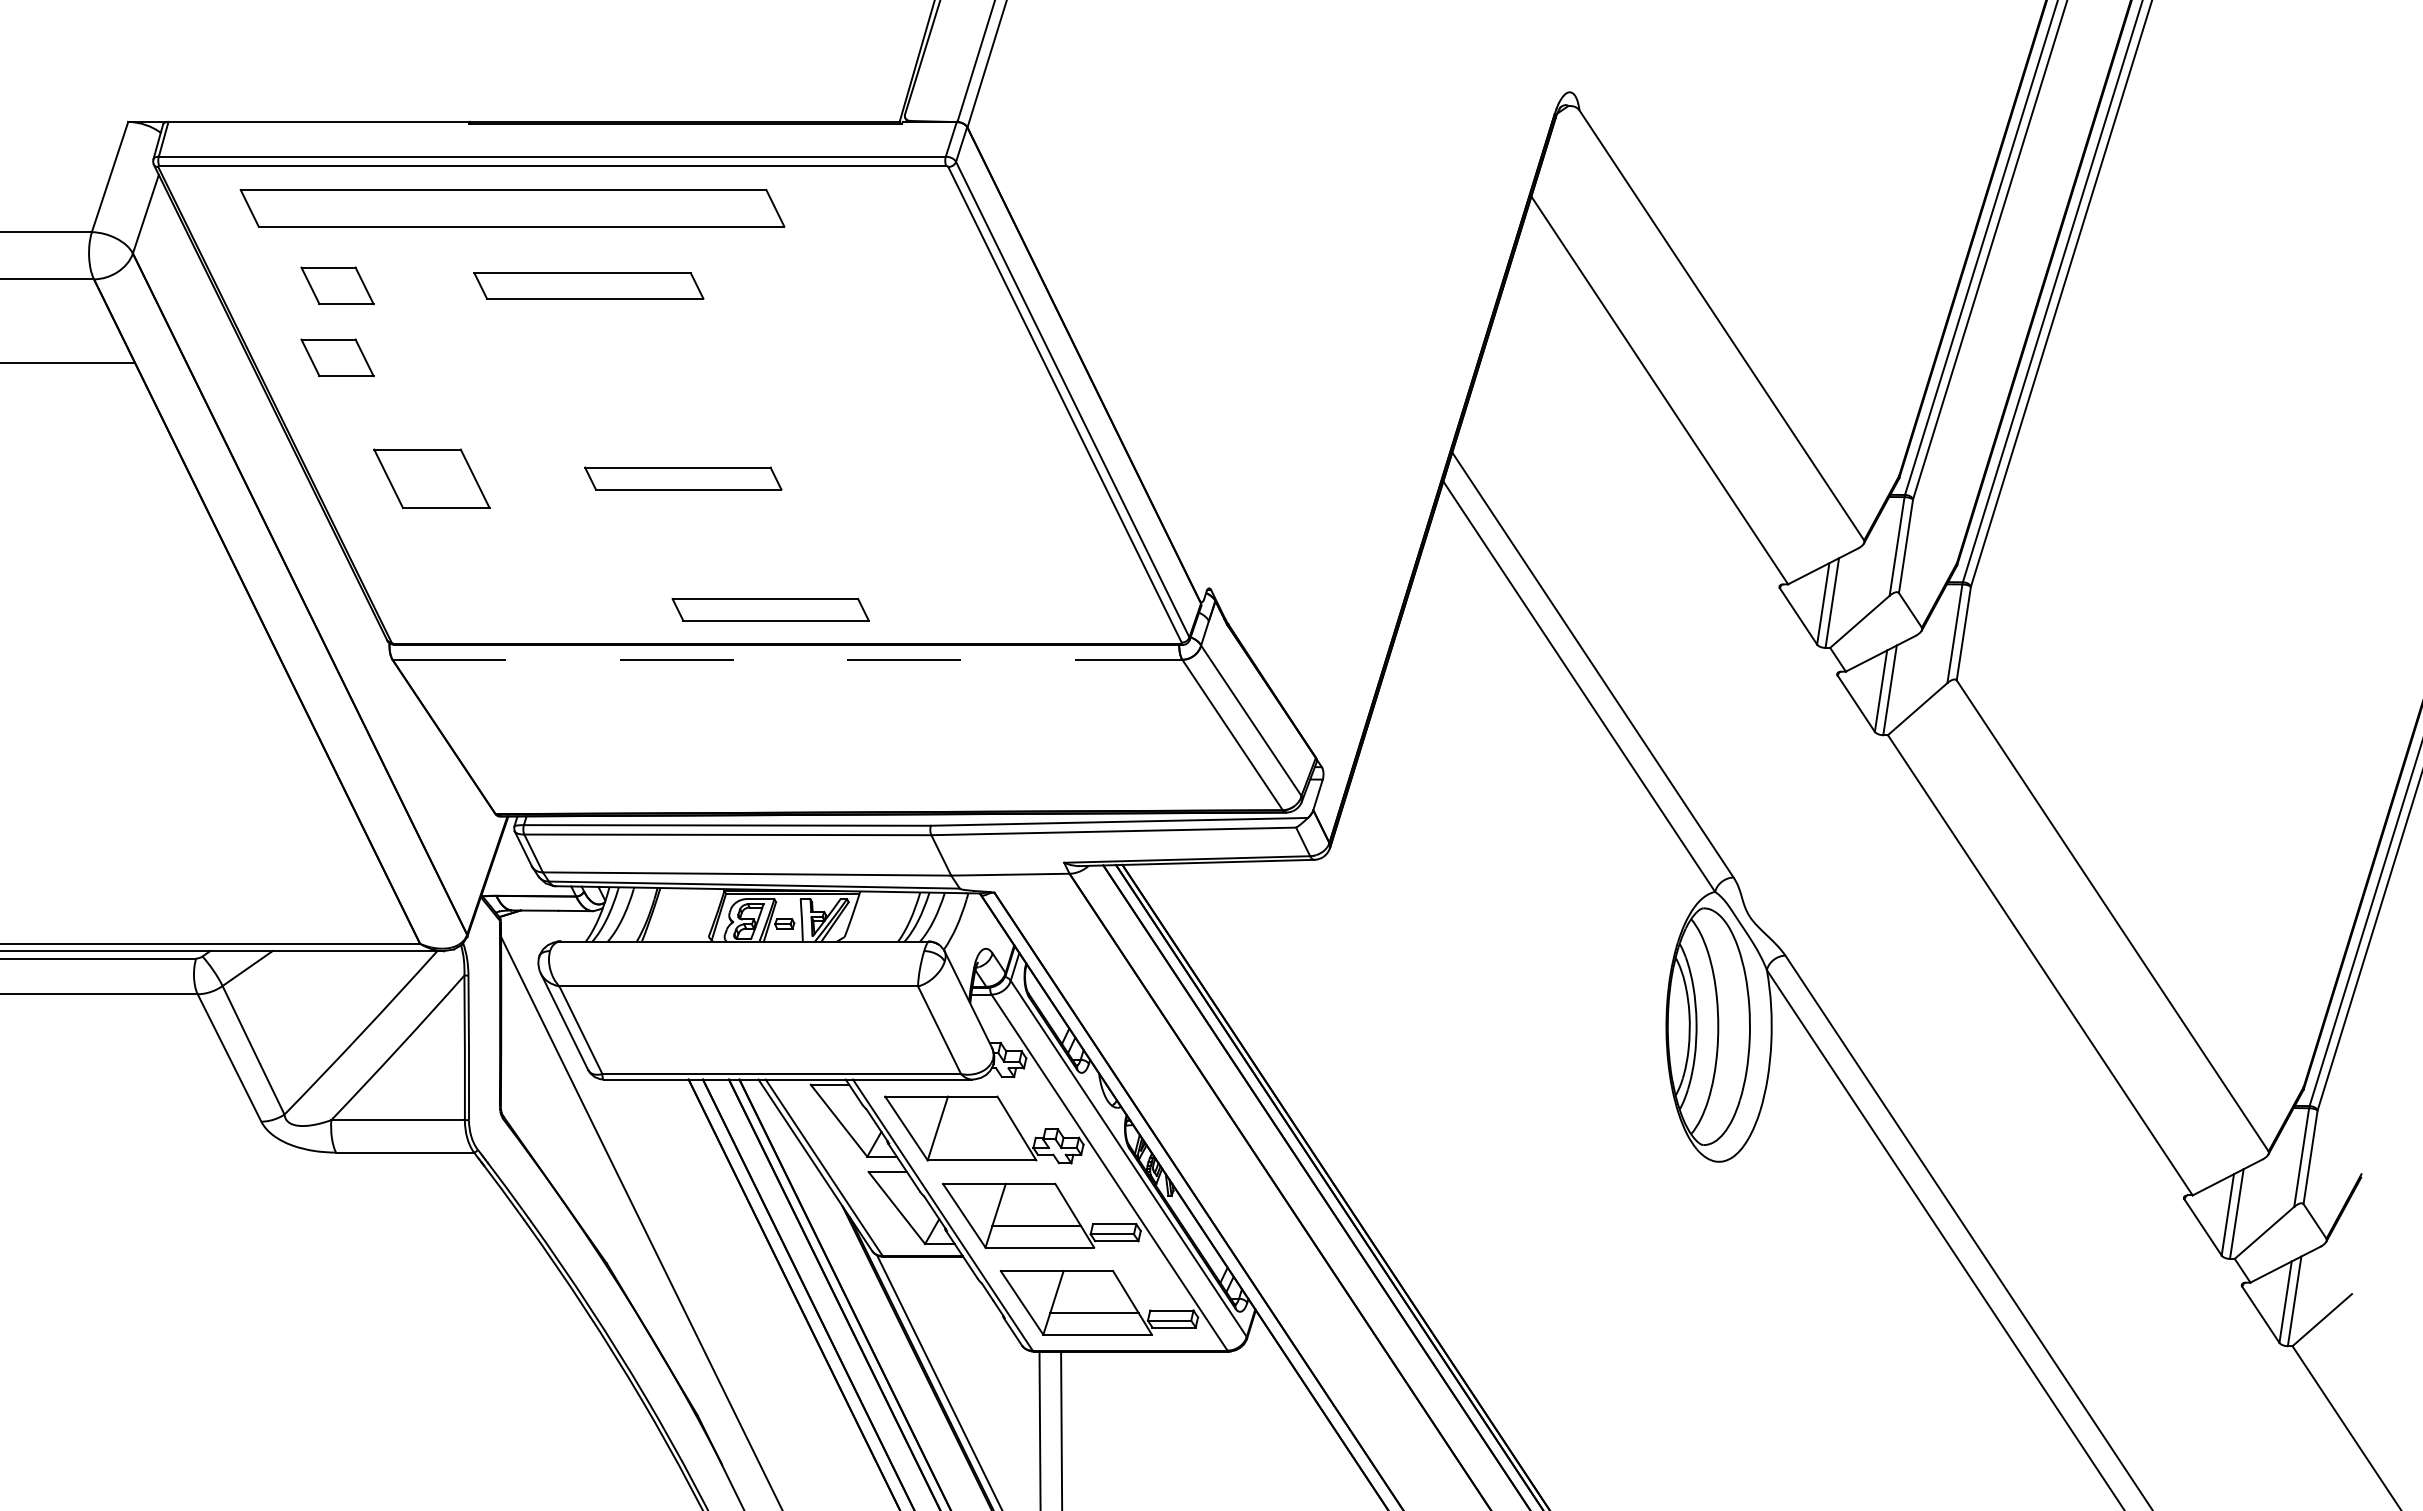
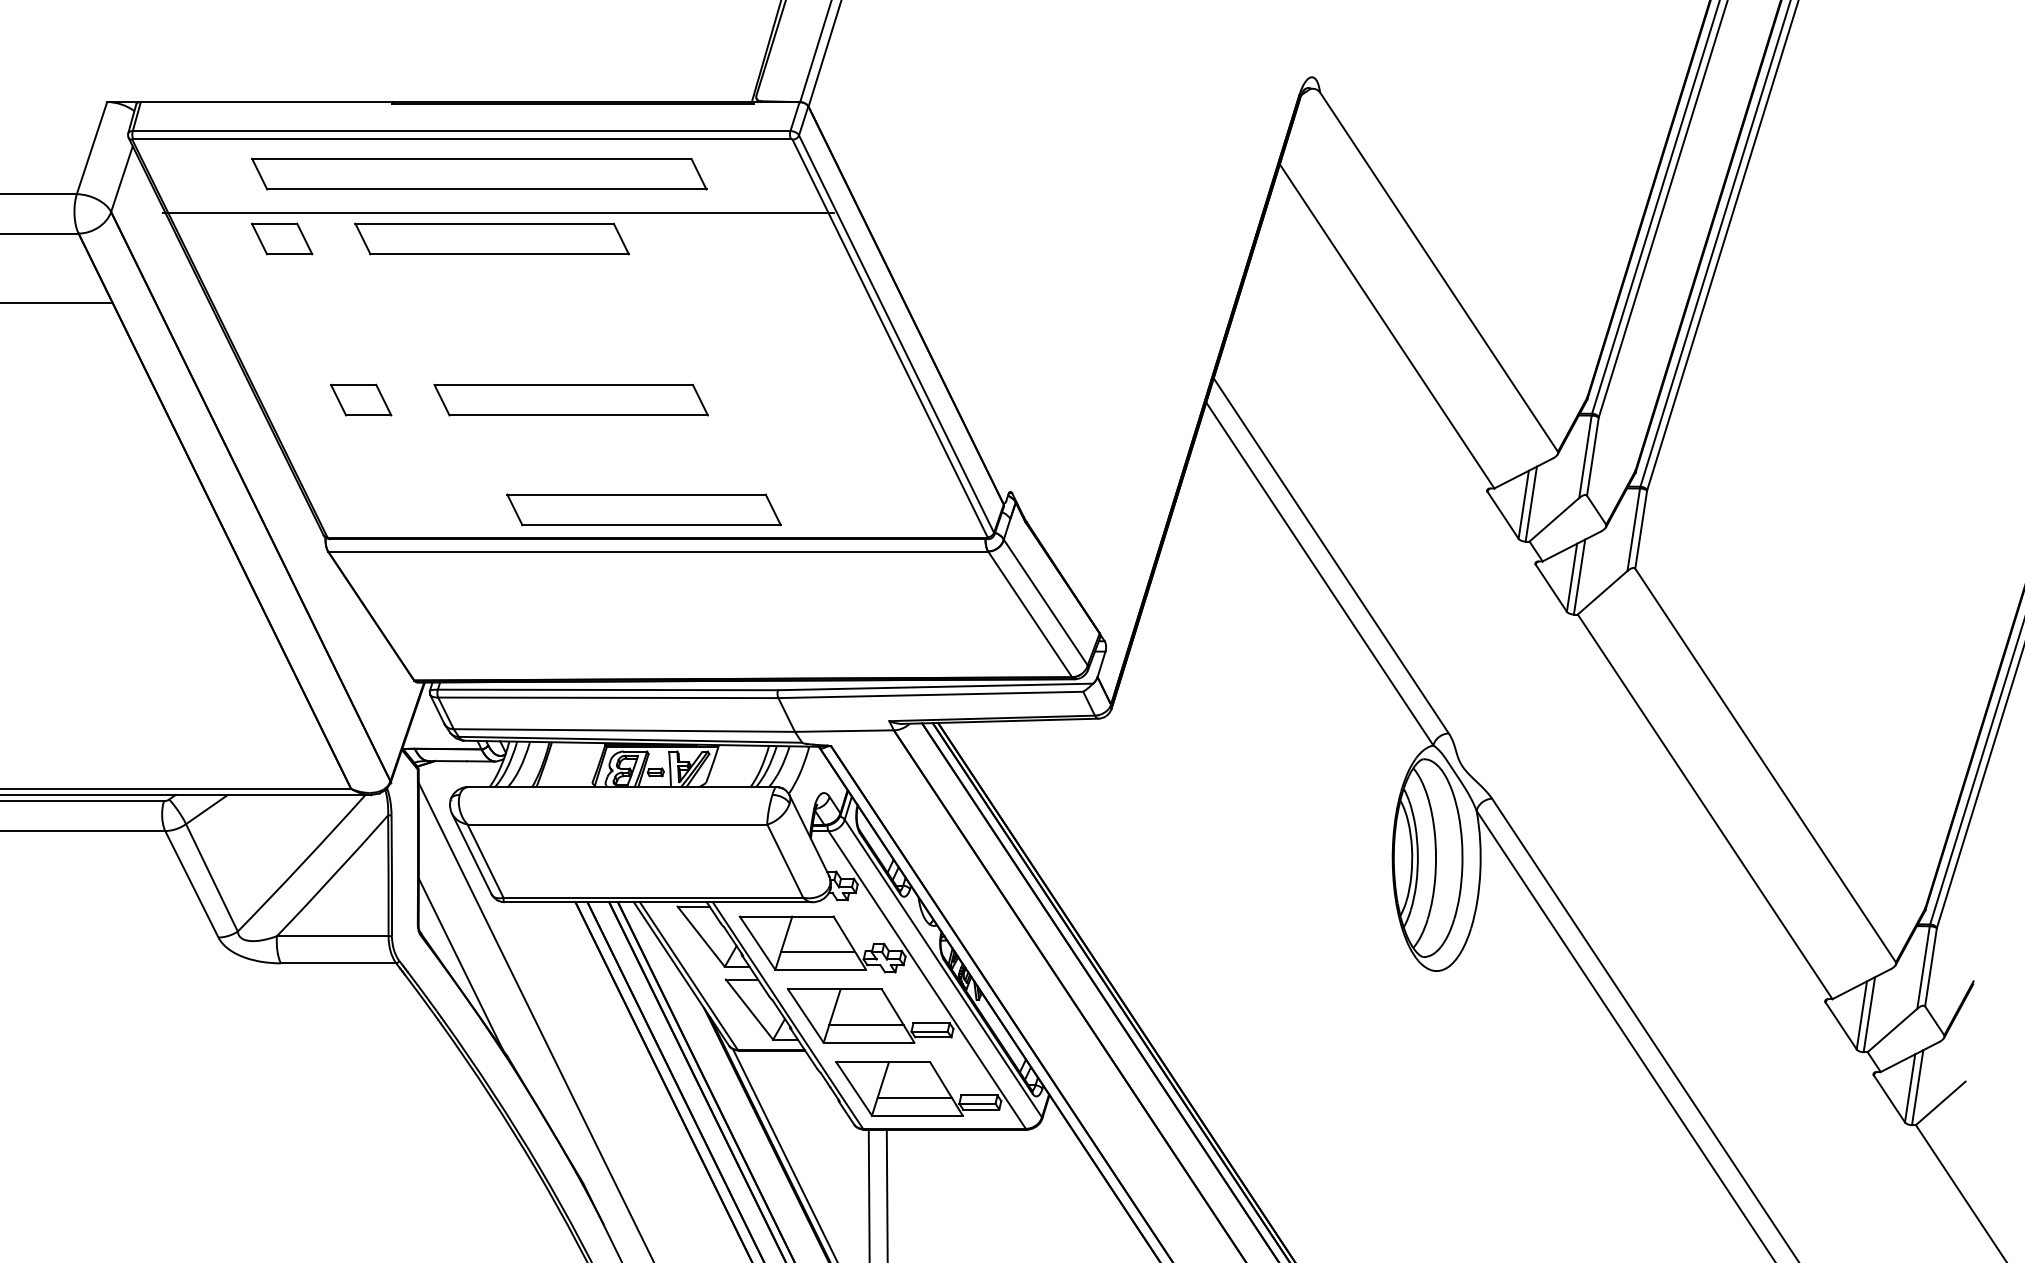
part: (512, 208) -> (479, 174), moved
line: (596, 255) -> (498, 213), added
part: (588, 285) -> (491, 238), size x1.43
part: (337, 357) -> (282, 298), removed
part: (432, 478) -> (361, 400), size x0.62
part: (682, 478) -> (570, 400), size x1.67
part: (770, 609) -> (643, 509), size x1.67
line: (787, 659) -> (658, 551), dashed -> solid
line: (978, 1139) -> (817, 952), added
line: (551, 1153) -> (460, 964), added

